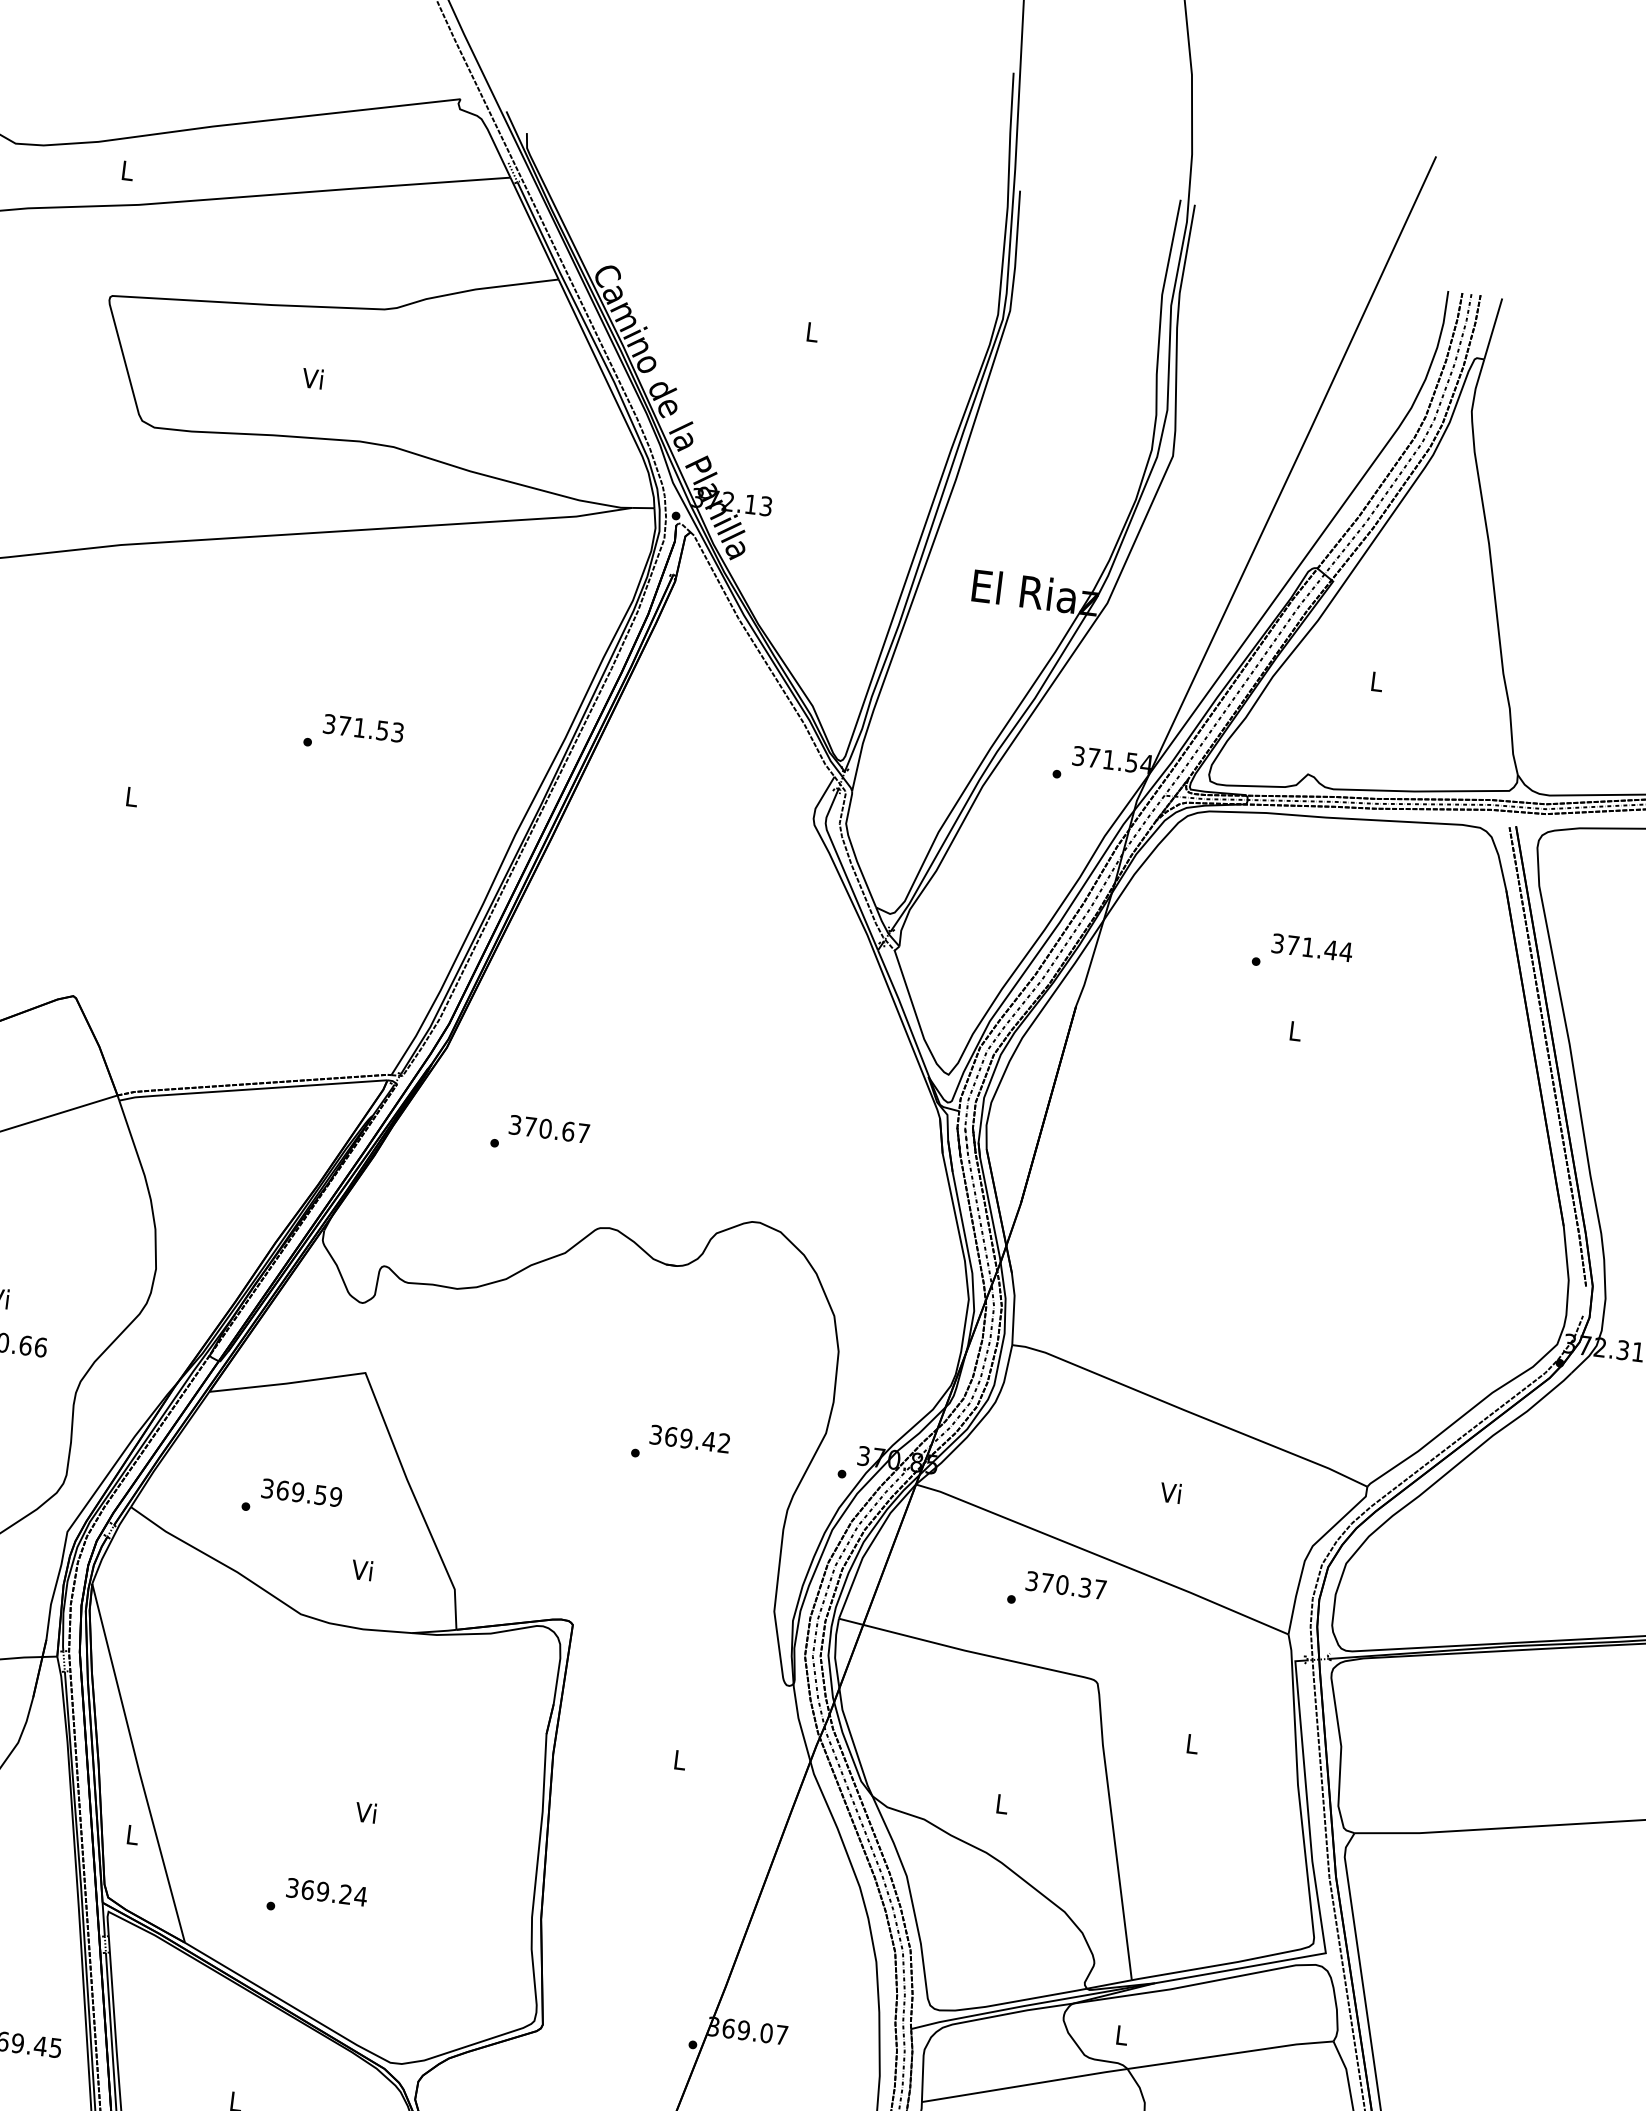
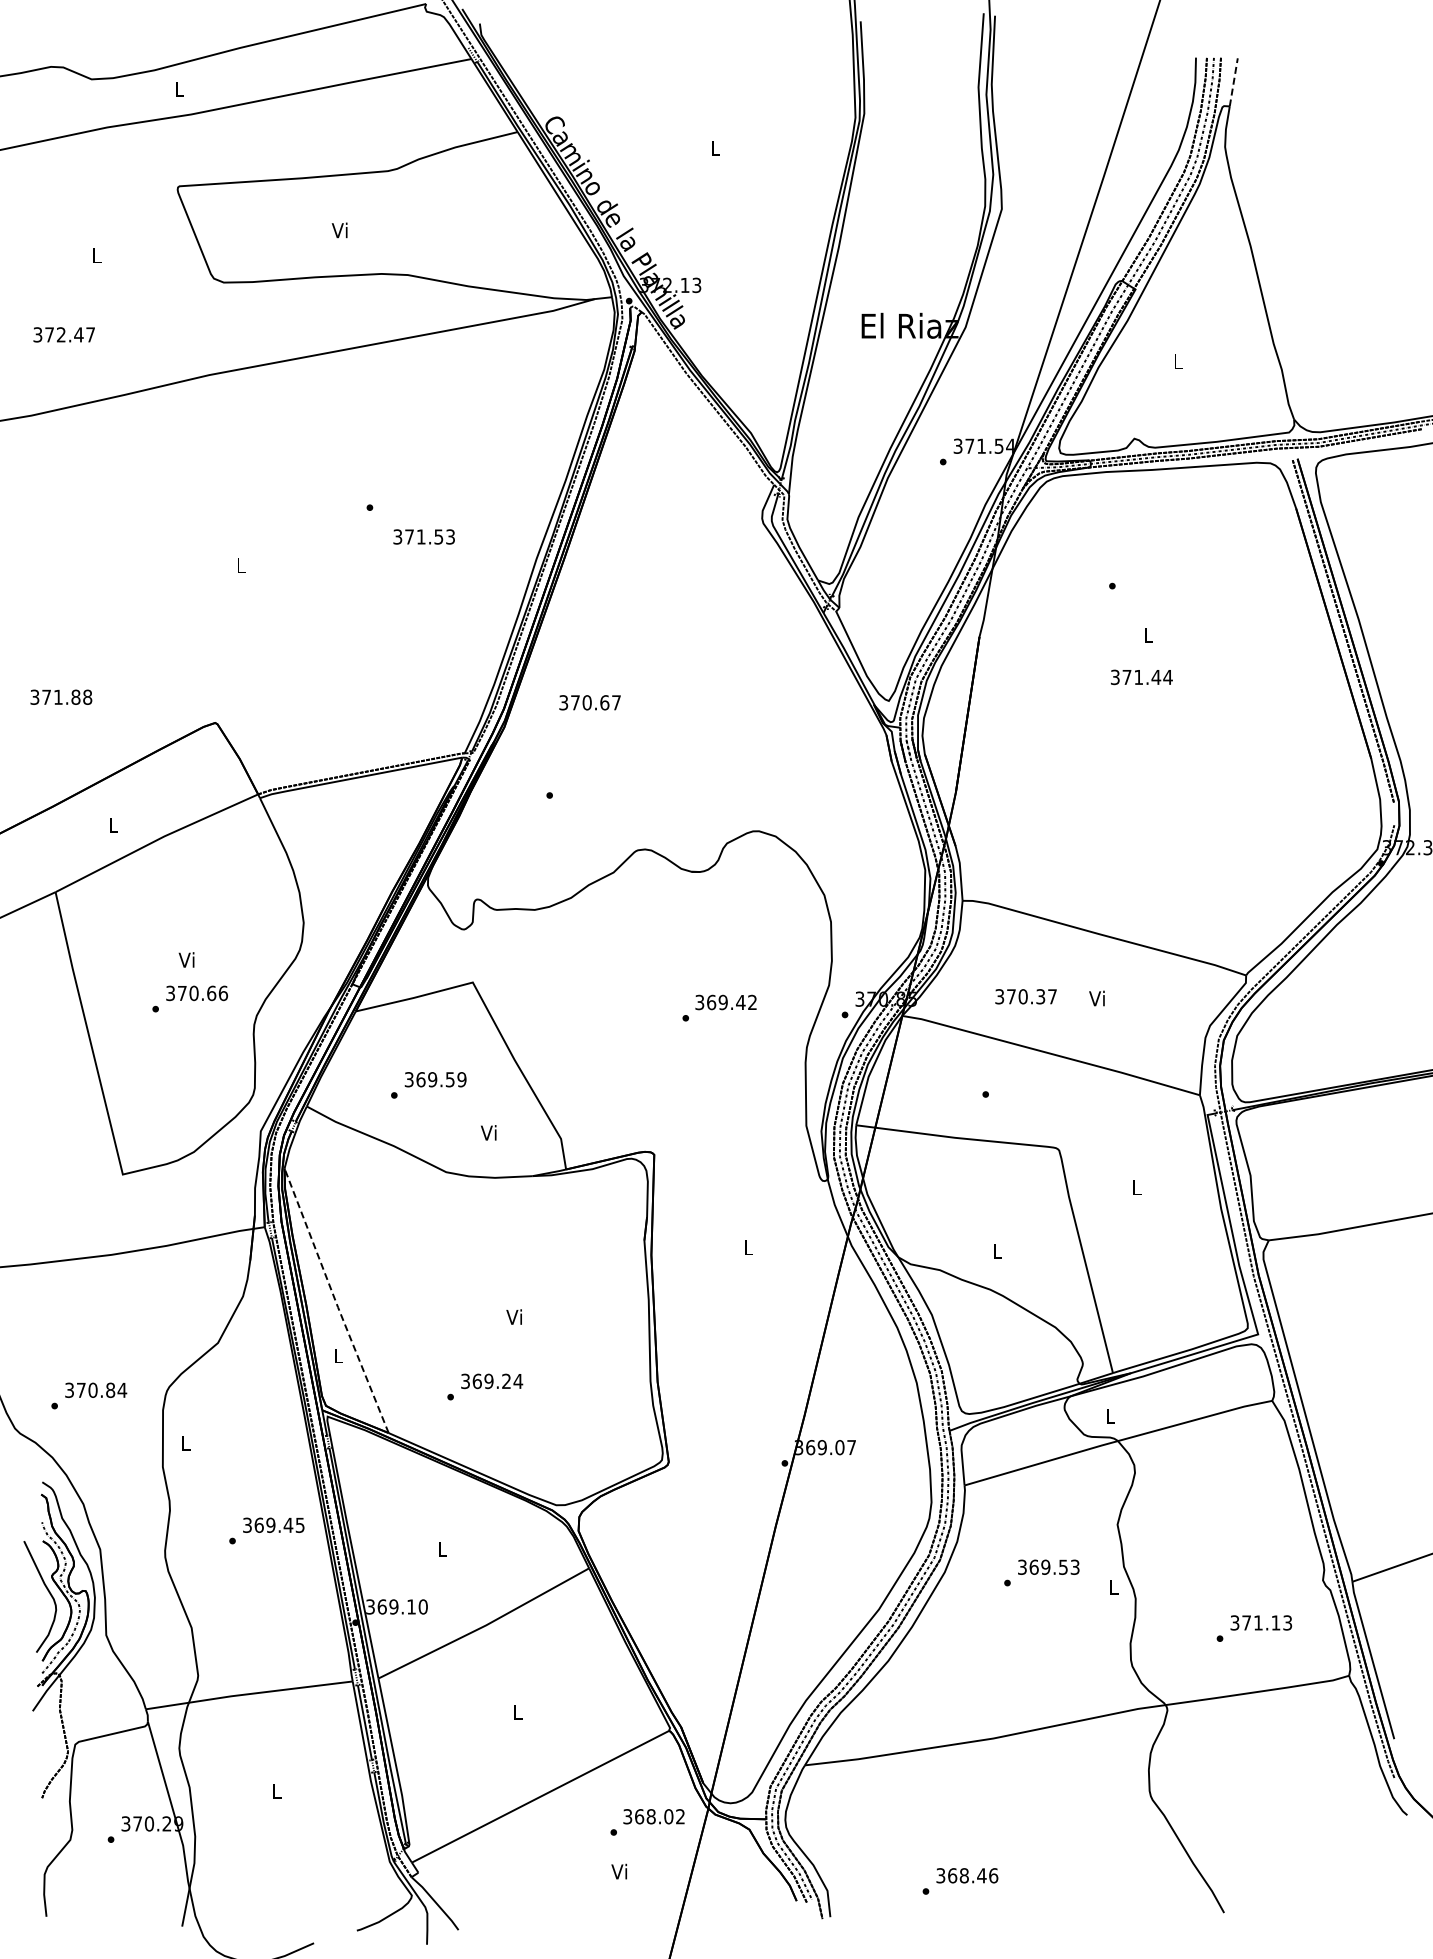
line: (1493, 327) -> (1233, 81), solid -> dashed
text: (362, 727) -> (423, 536), moved
text: (1311, 947) -> (1141, 677), moved
text: (548, 1128) -> (589, 702), moved
text: (1065, 1585) -> (1025, 996), moved
line: (137, 1764) -> (335, 1301), solid -> dashed

